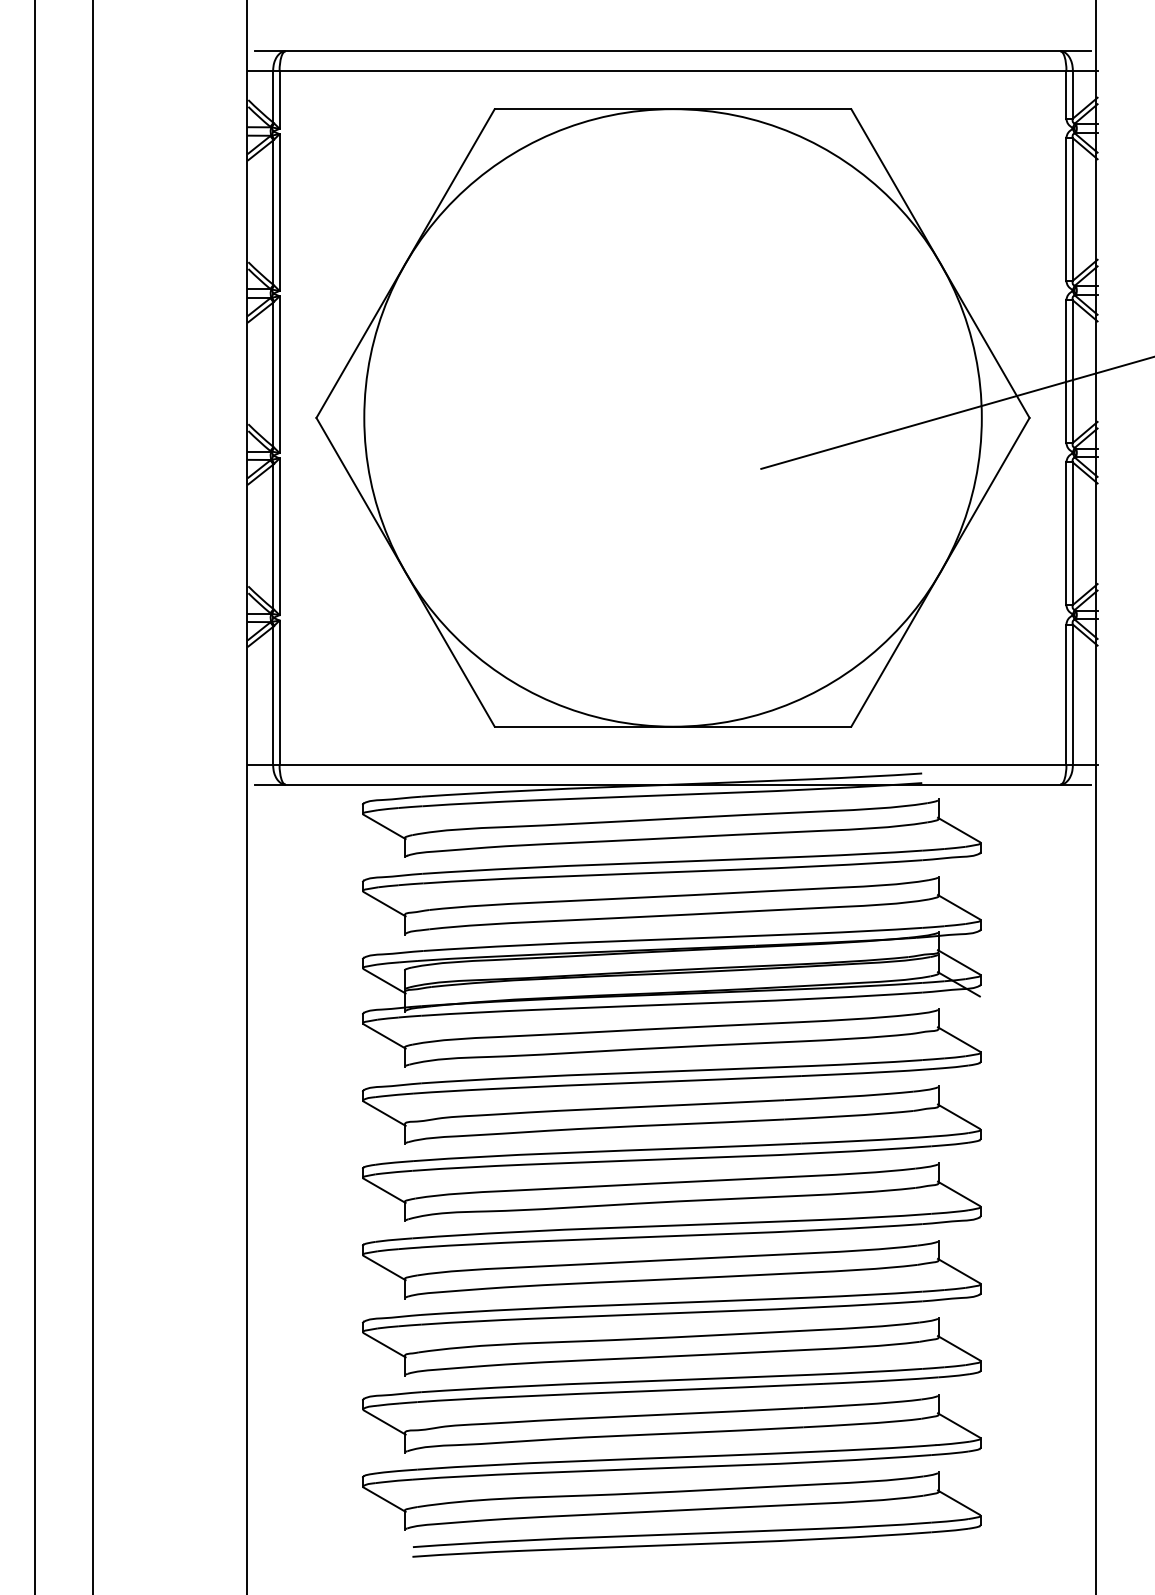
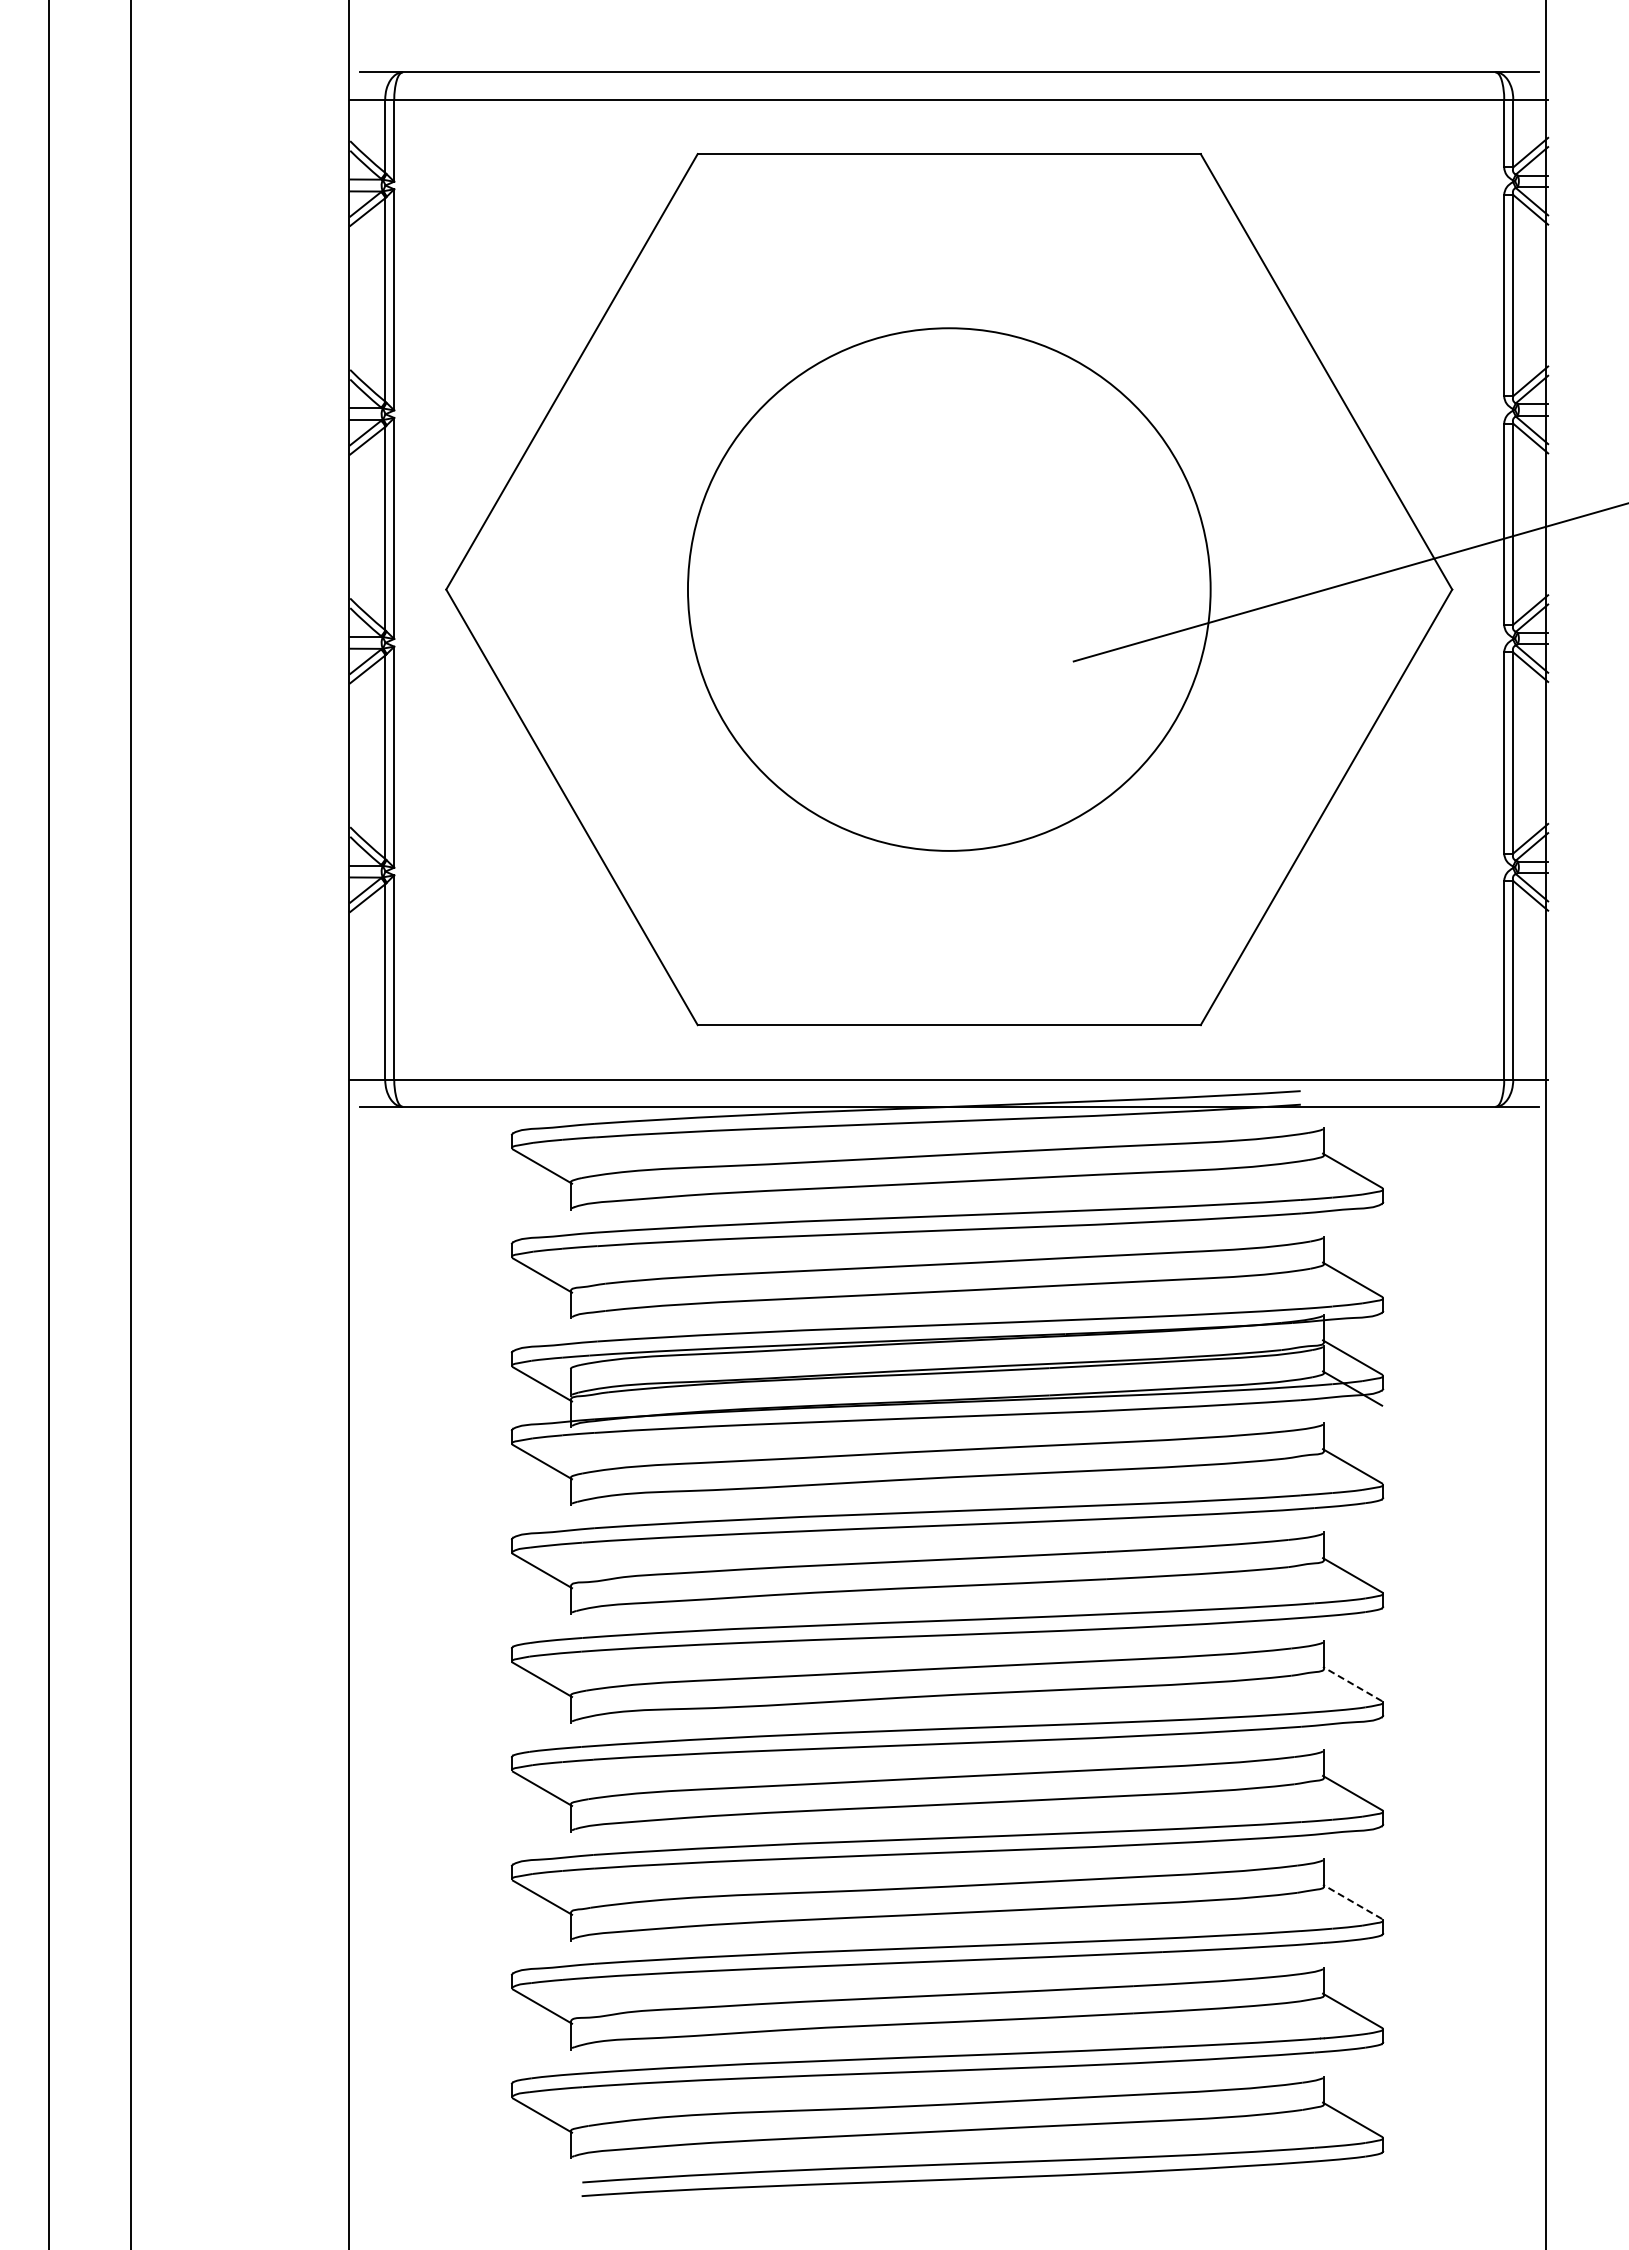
circle: (672, 417) -> (948, 589), size x0.6
line: (958, 1193) -> (1352, 1683), solid -> dashed
line: (958, 1347) -> (1352, 1901), solid -> dashed

